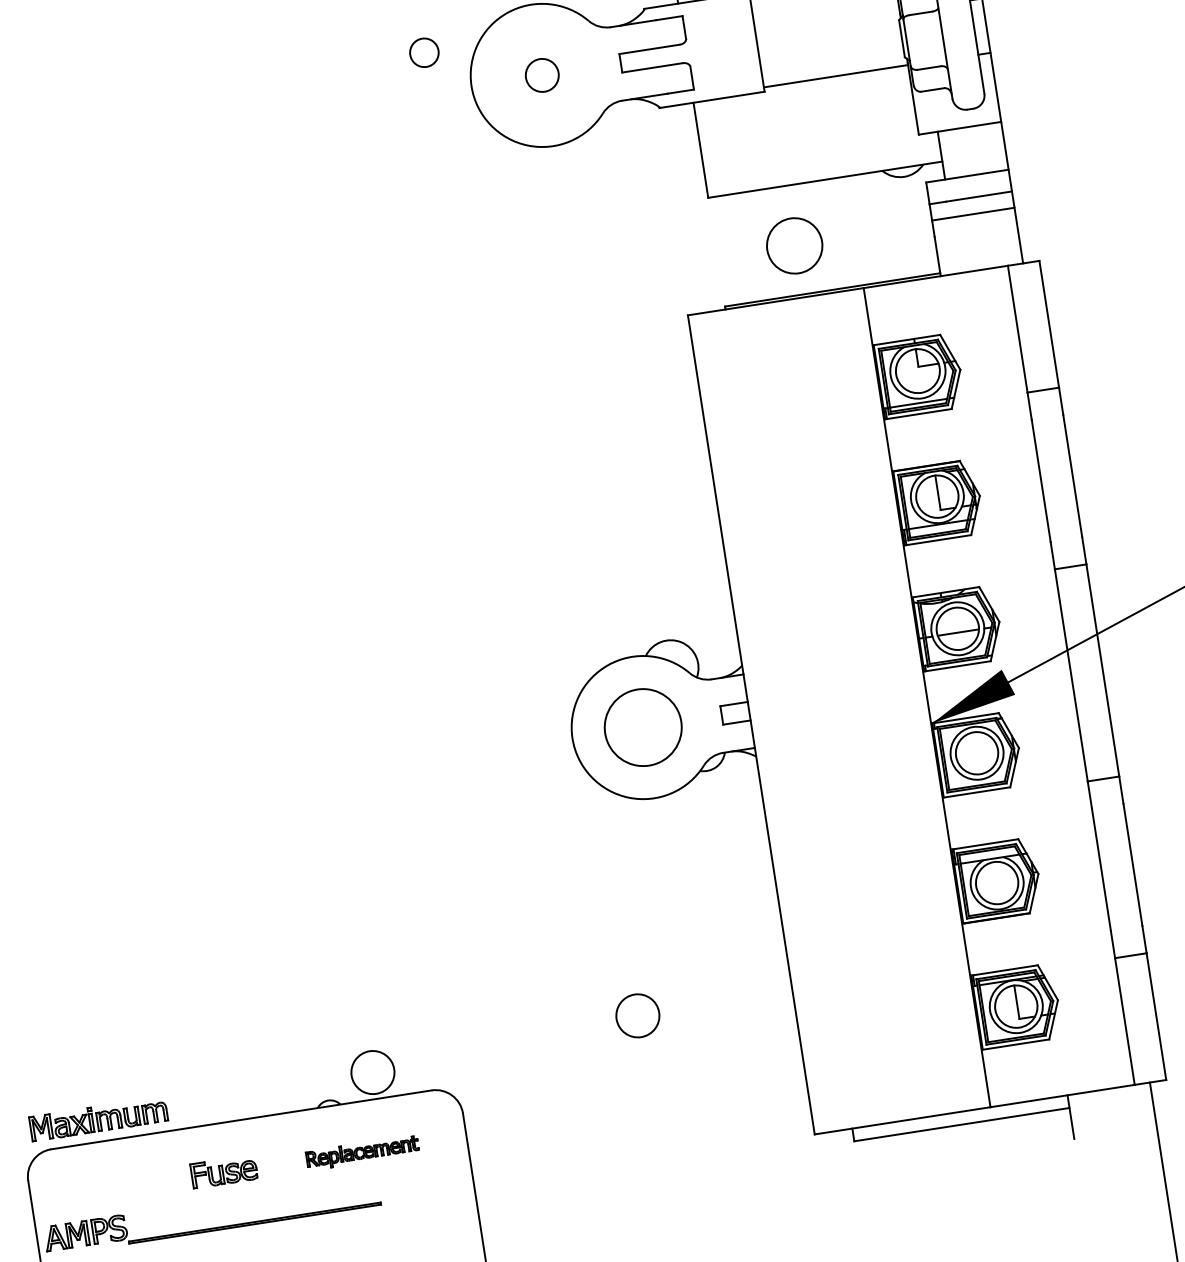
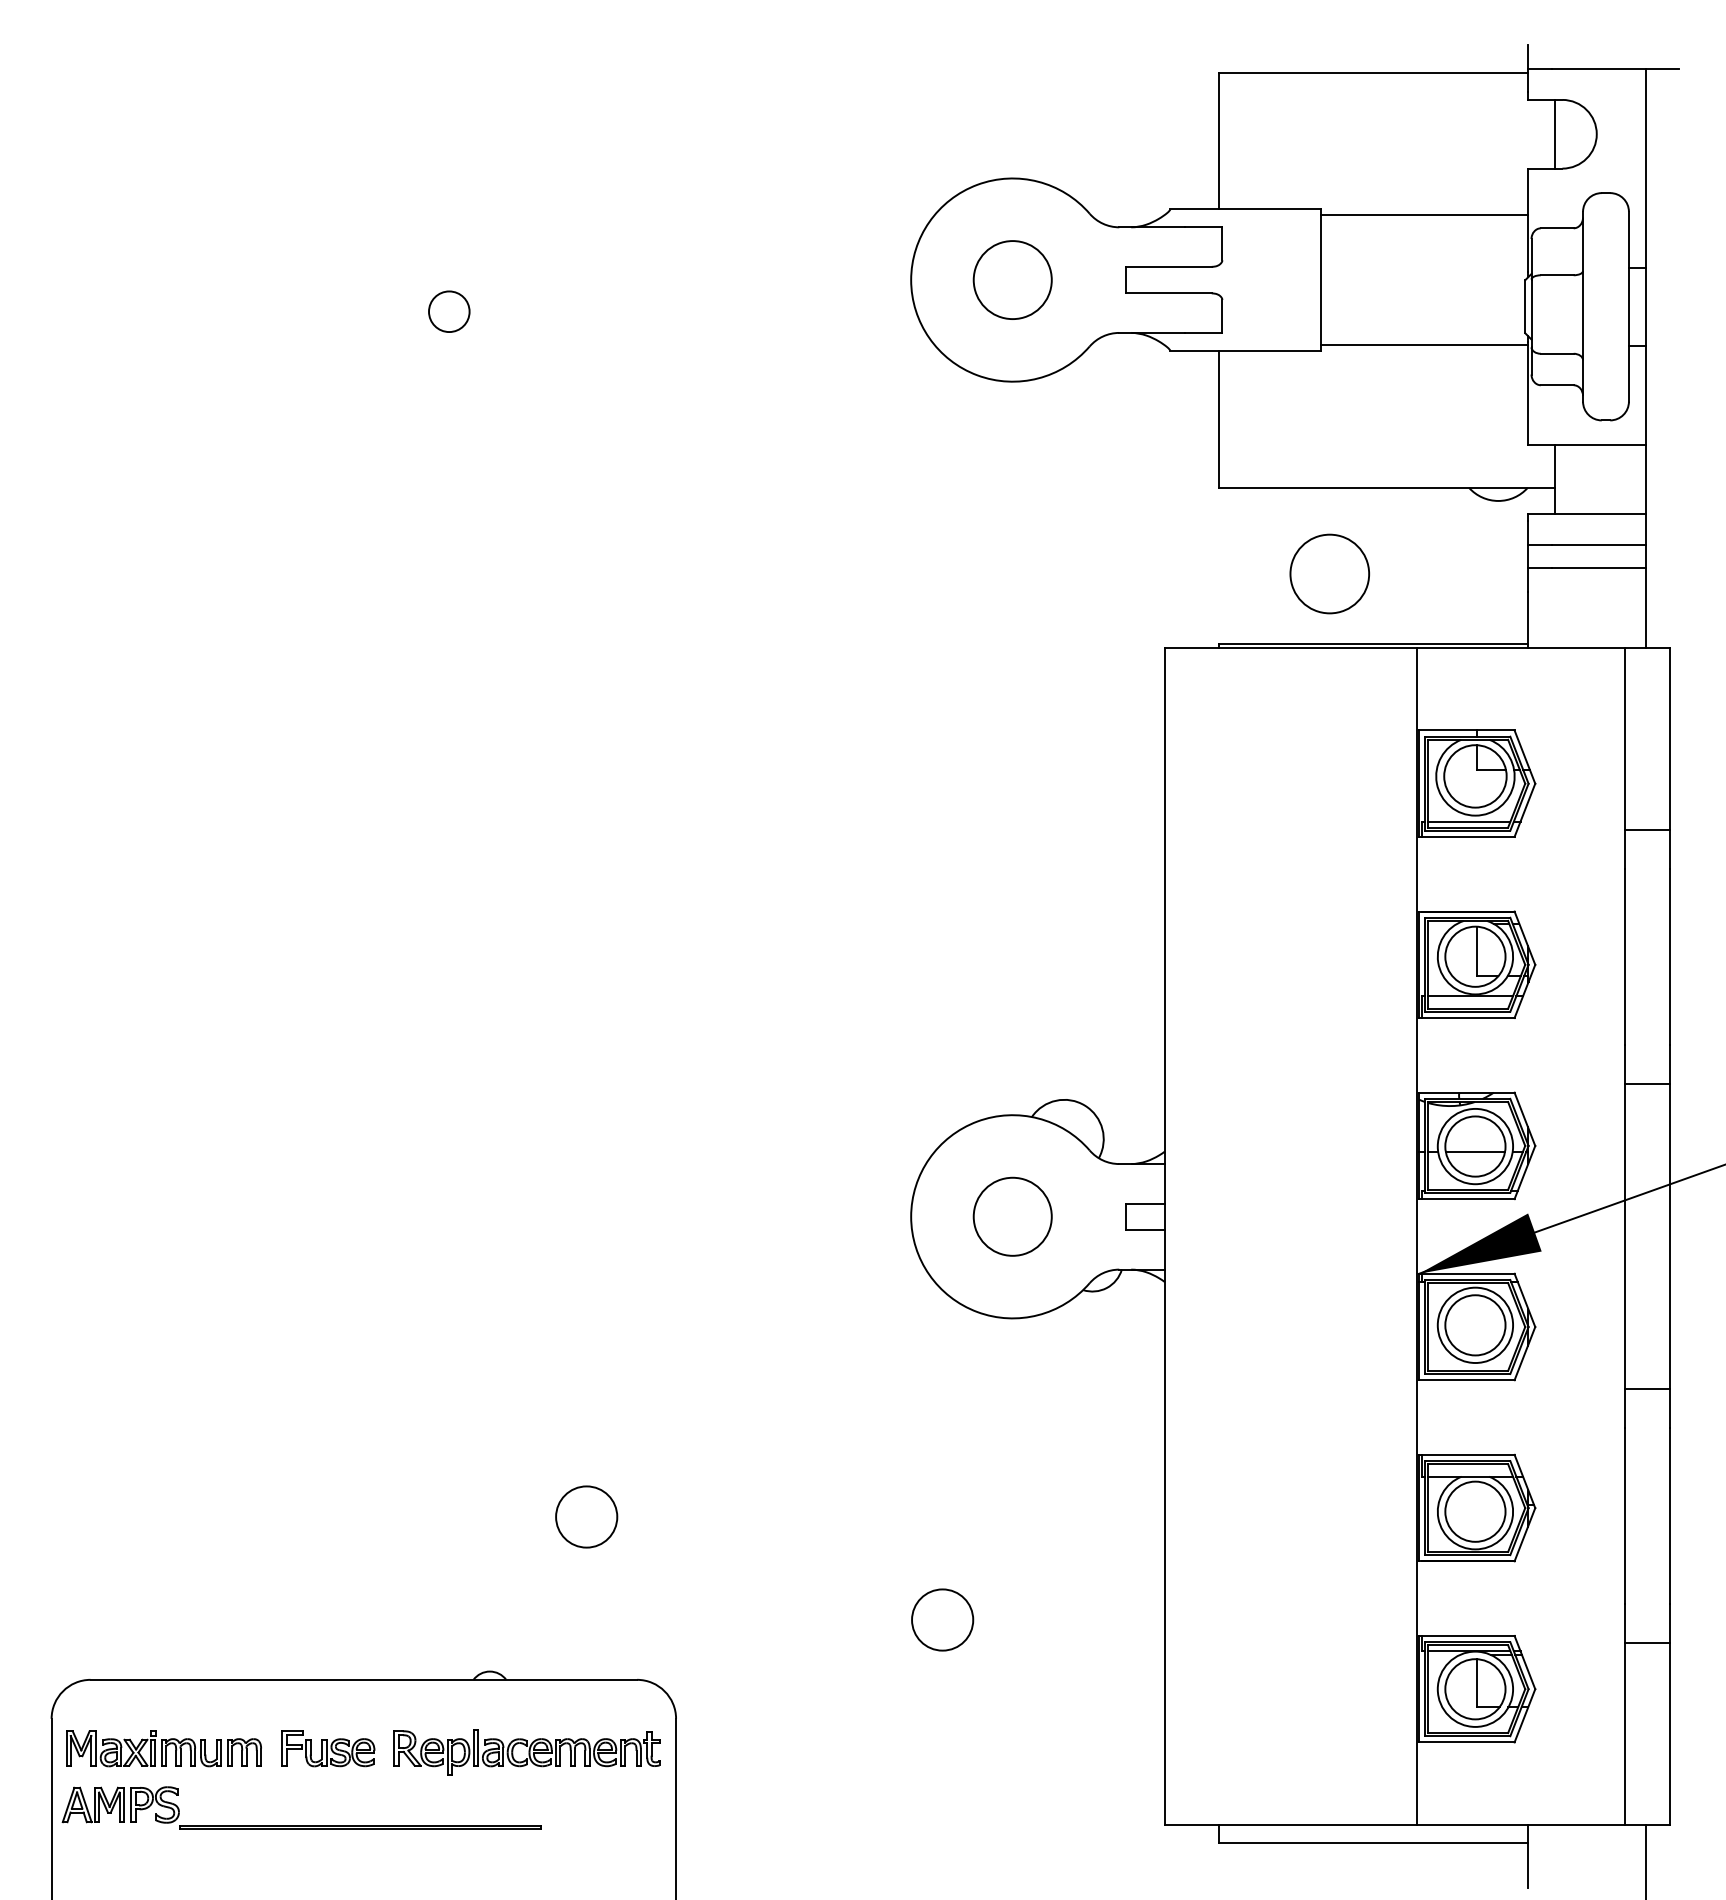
circle: (424, 52) -> (449, 311), moved
circle: (542, 75) -> (1012, 280), size x1.67
circle: (643, 727) -> (1012, 1216), size x0.71
circle: (372, 1072) -> (586, 1516), moved
part: (98, 1118) -> (163, 1748), moved
part: (362, 1152) -> (526, 1752), size x1.67

